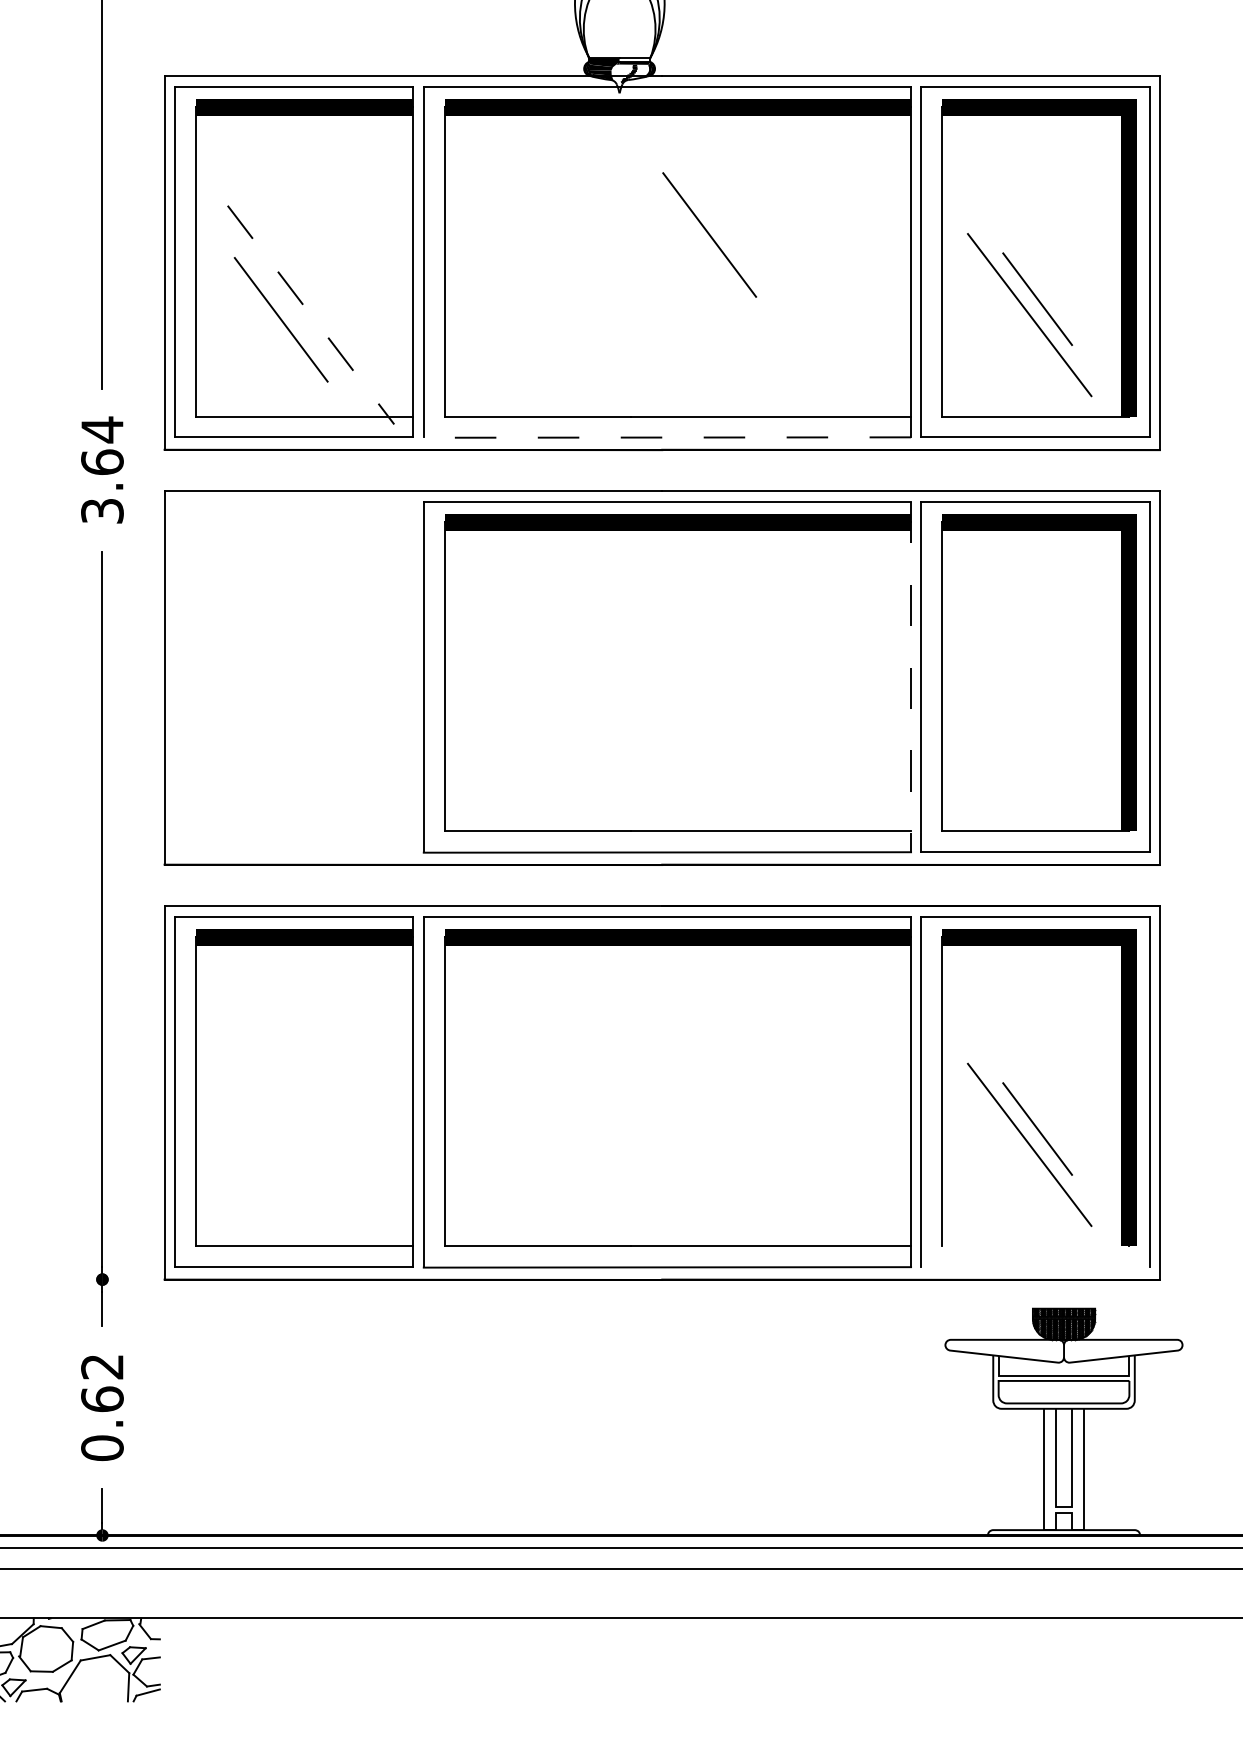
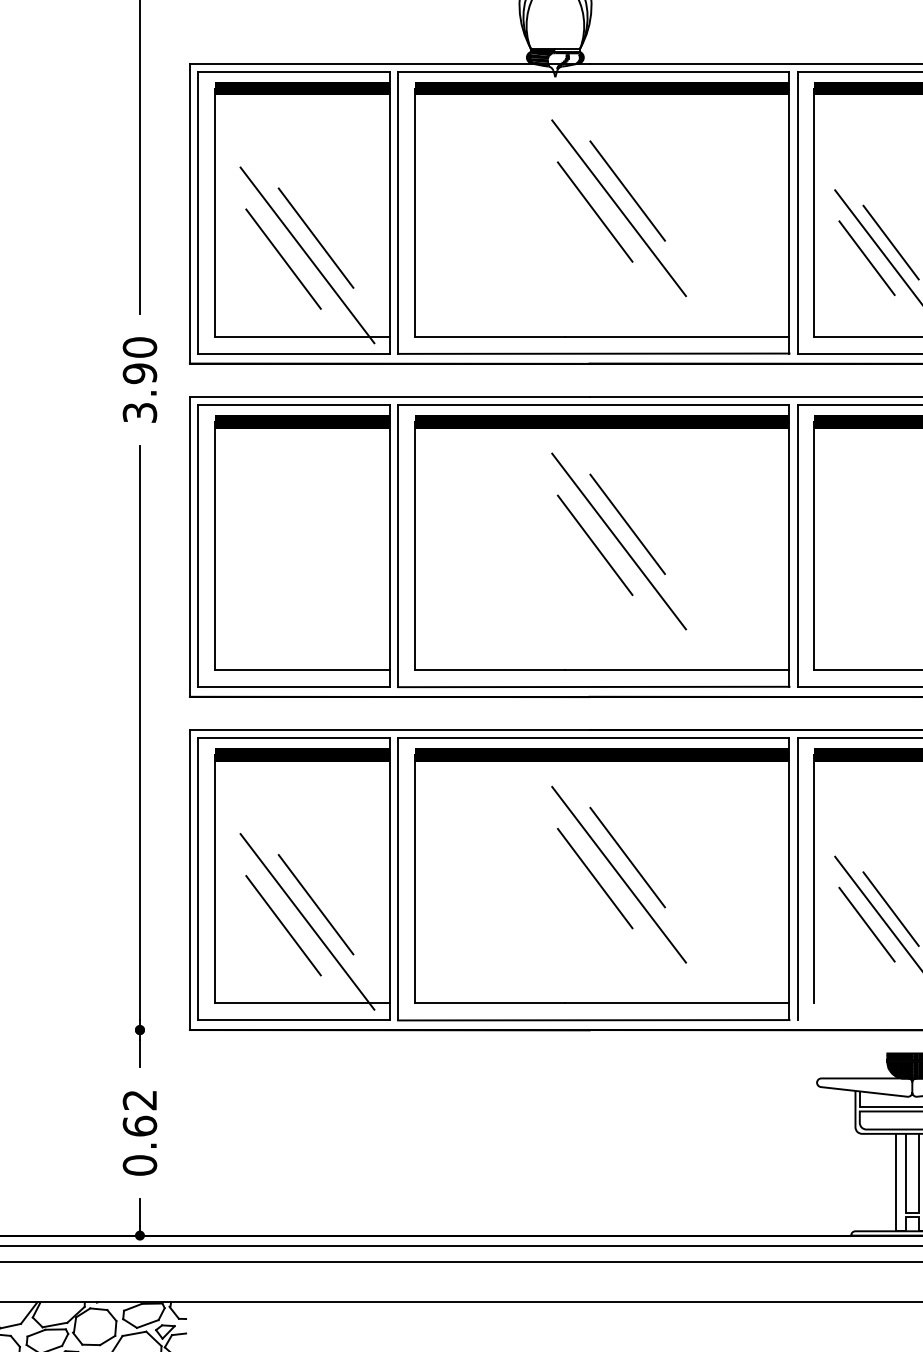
line: (698, 256) -> (618, 208), added
line: (668, 261) -> (594, 212), added
line: (321, 293) -> (315, 238), added
line: (311, 315) -> (307, 255), dashed -> solid
line: (1007, 318) -> (866, 258), added
line: (667, 437) -> (593, 353), dashed -> solid
text: (102, 445) -> (140, 360), 3.64 -> 3.90
line: (709, 649) -> (627, 523), added
line: (698, 671) -> (618, 541), added
line: (668, 675) -> (594, 544), added
part: (293, 676) -> (293, 545), added
line: (911, 677) -> (789, 546), dashed -> solid
line: (709, 1064) -> (627, 857), added
line: (698, 1085) -> (618, 874), added
line: (668, 1090) -> (594, 878), added
line: (321, 1123) -> (315, 904), added
line: (310, 1144) -> (307, 921), added
line: (1007, 1148) -> (866, 924), added
line: (280, 1149) -> (282, 925), added

